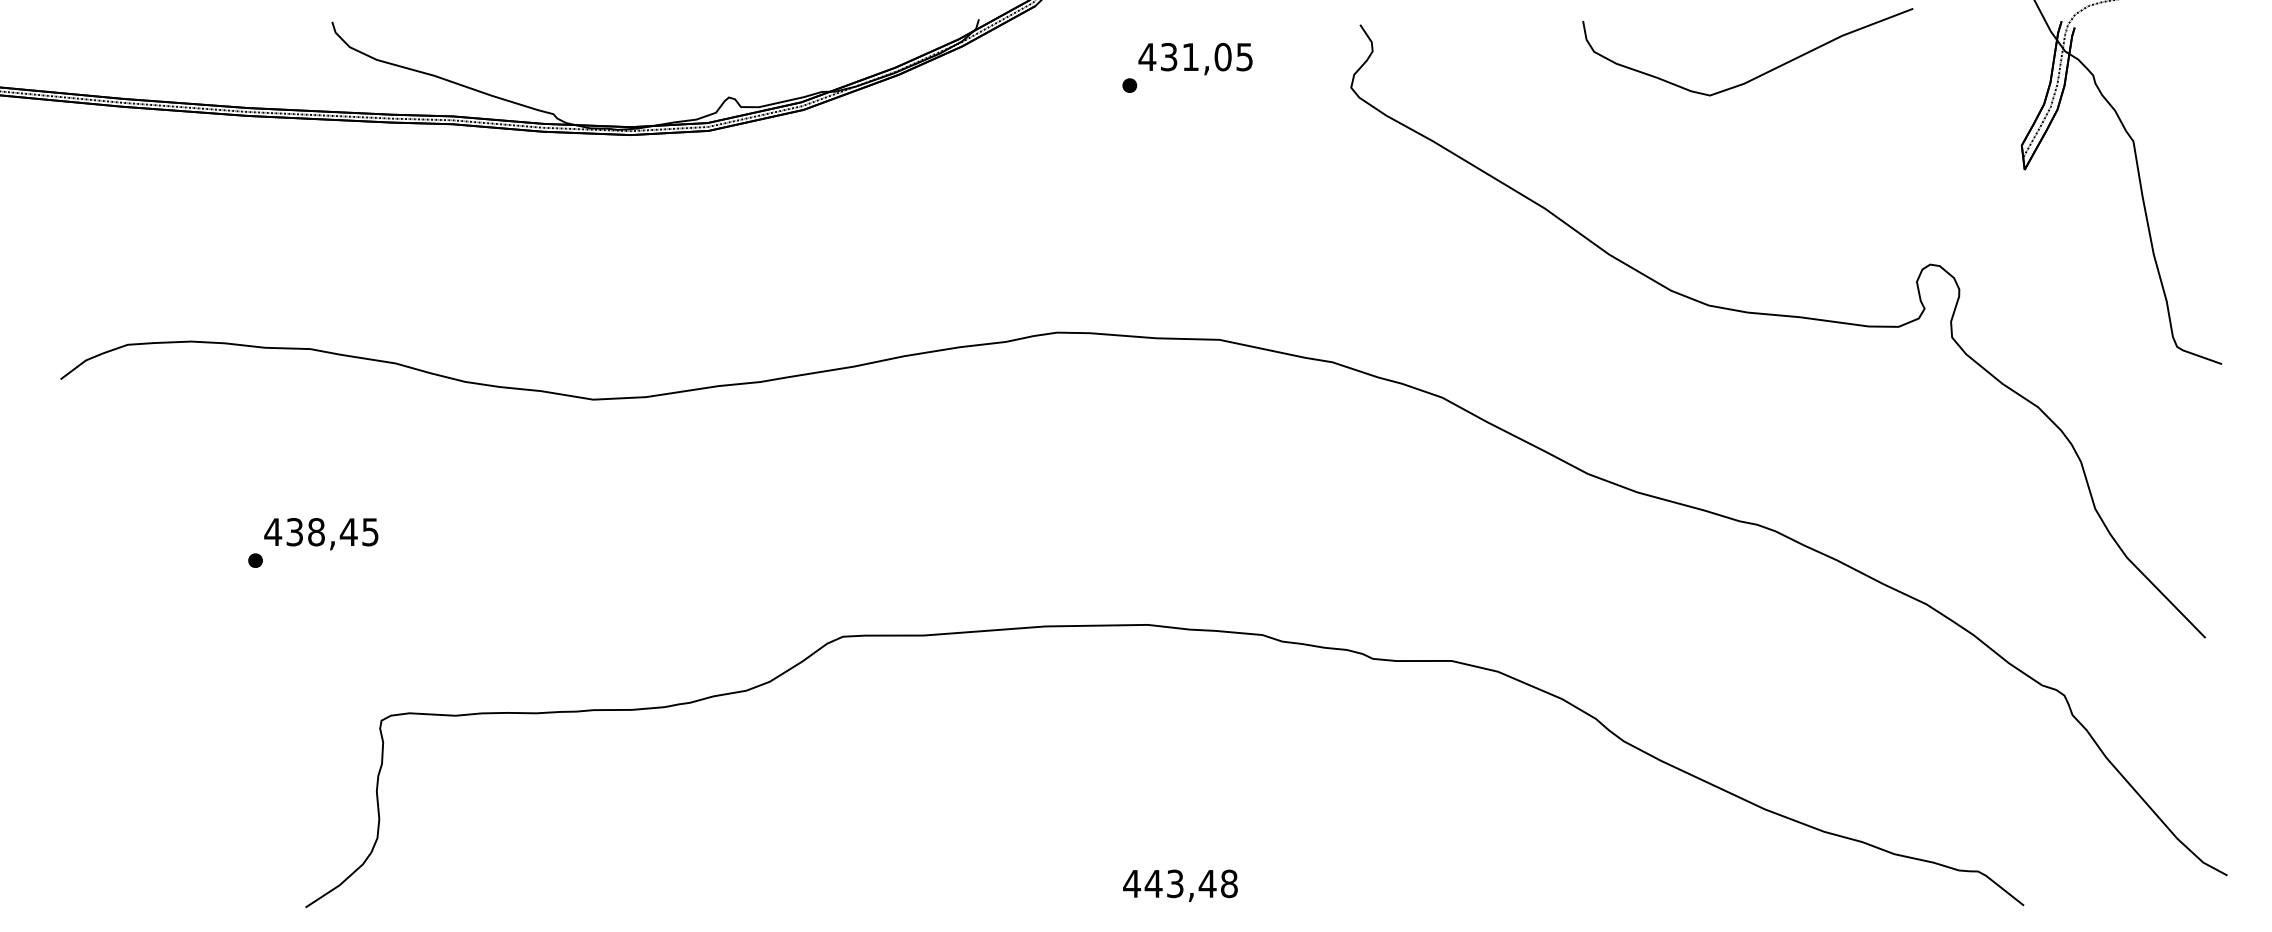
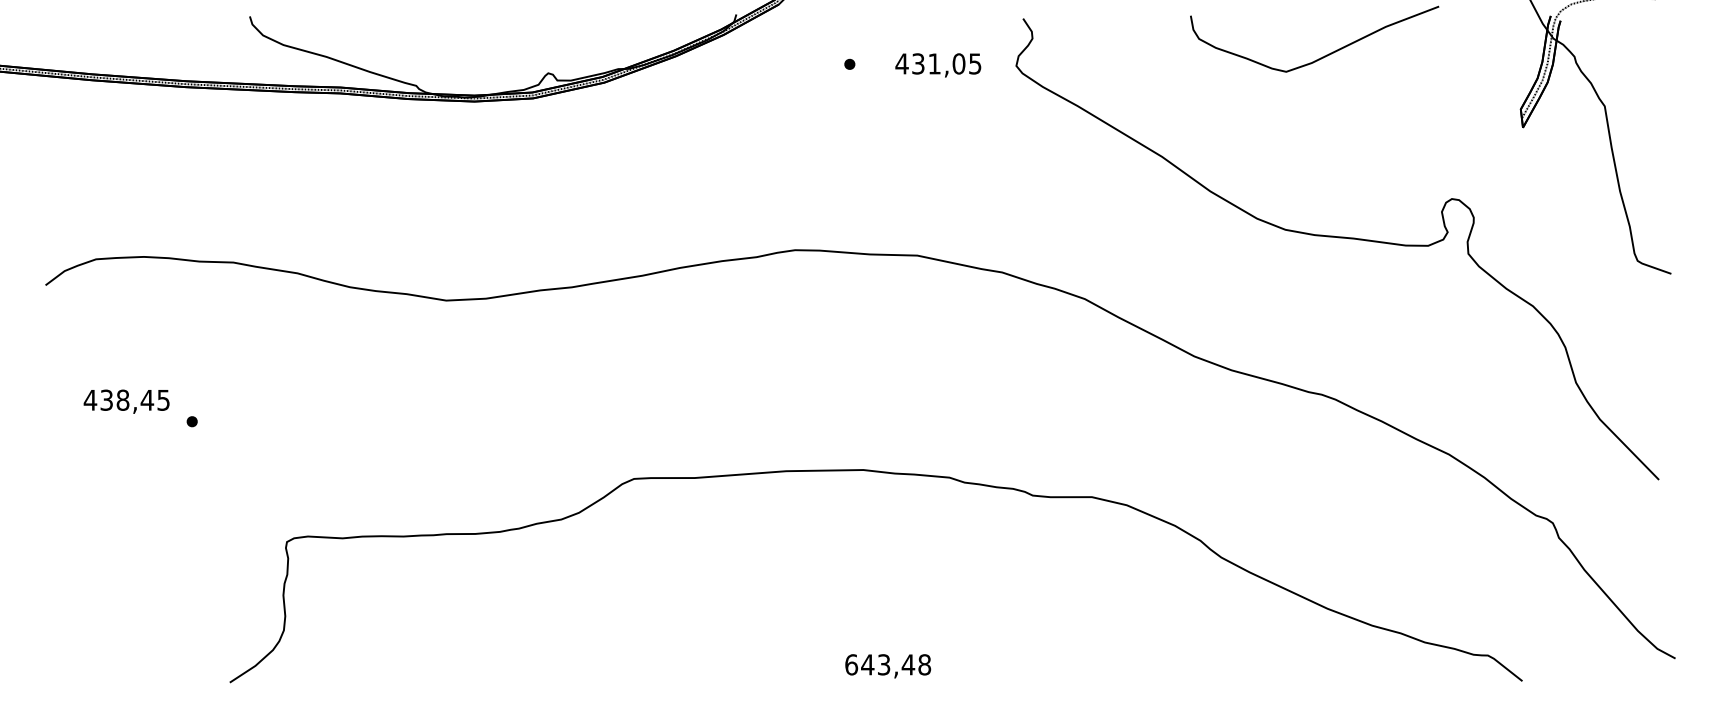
text: (1195, 59) -> (938, 65), moved
text: (321, 533) -> (126, 401), moved
text: (1132, 883) -> (851, 664), 443,48 -> 643,48

